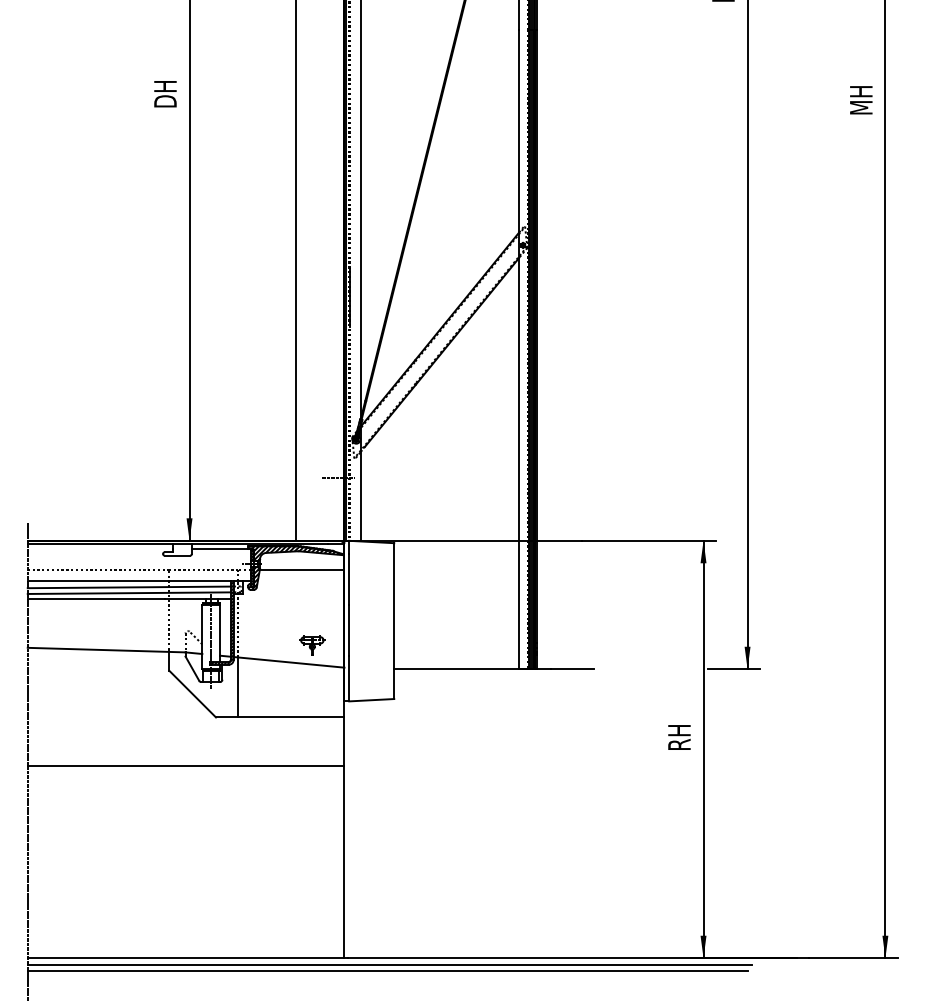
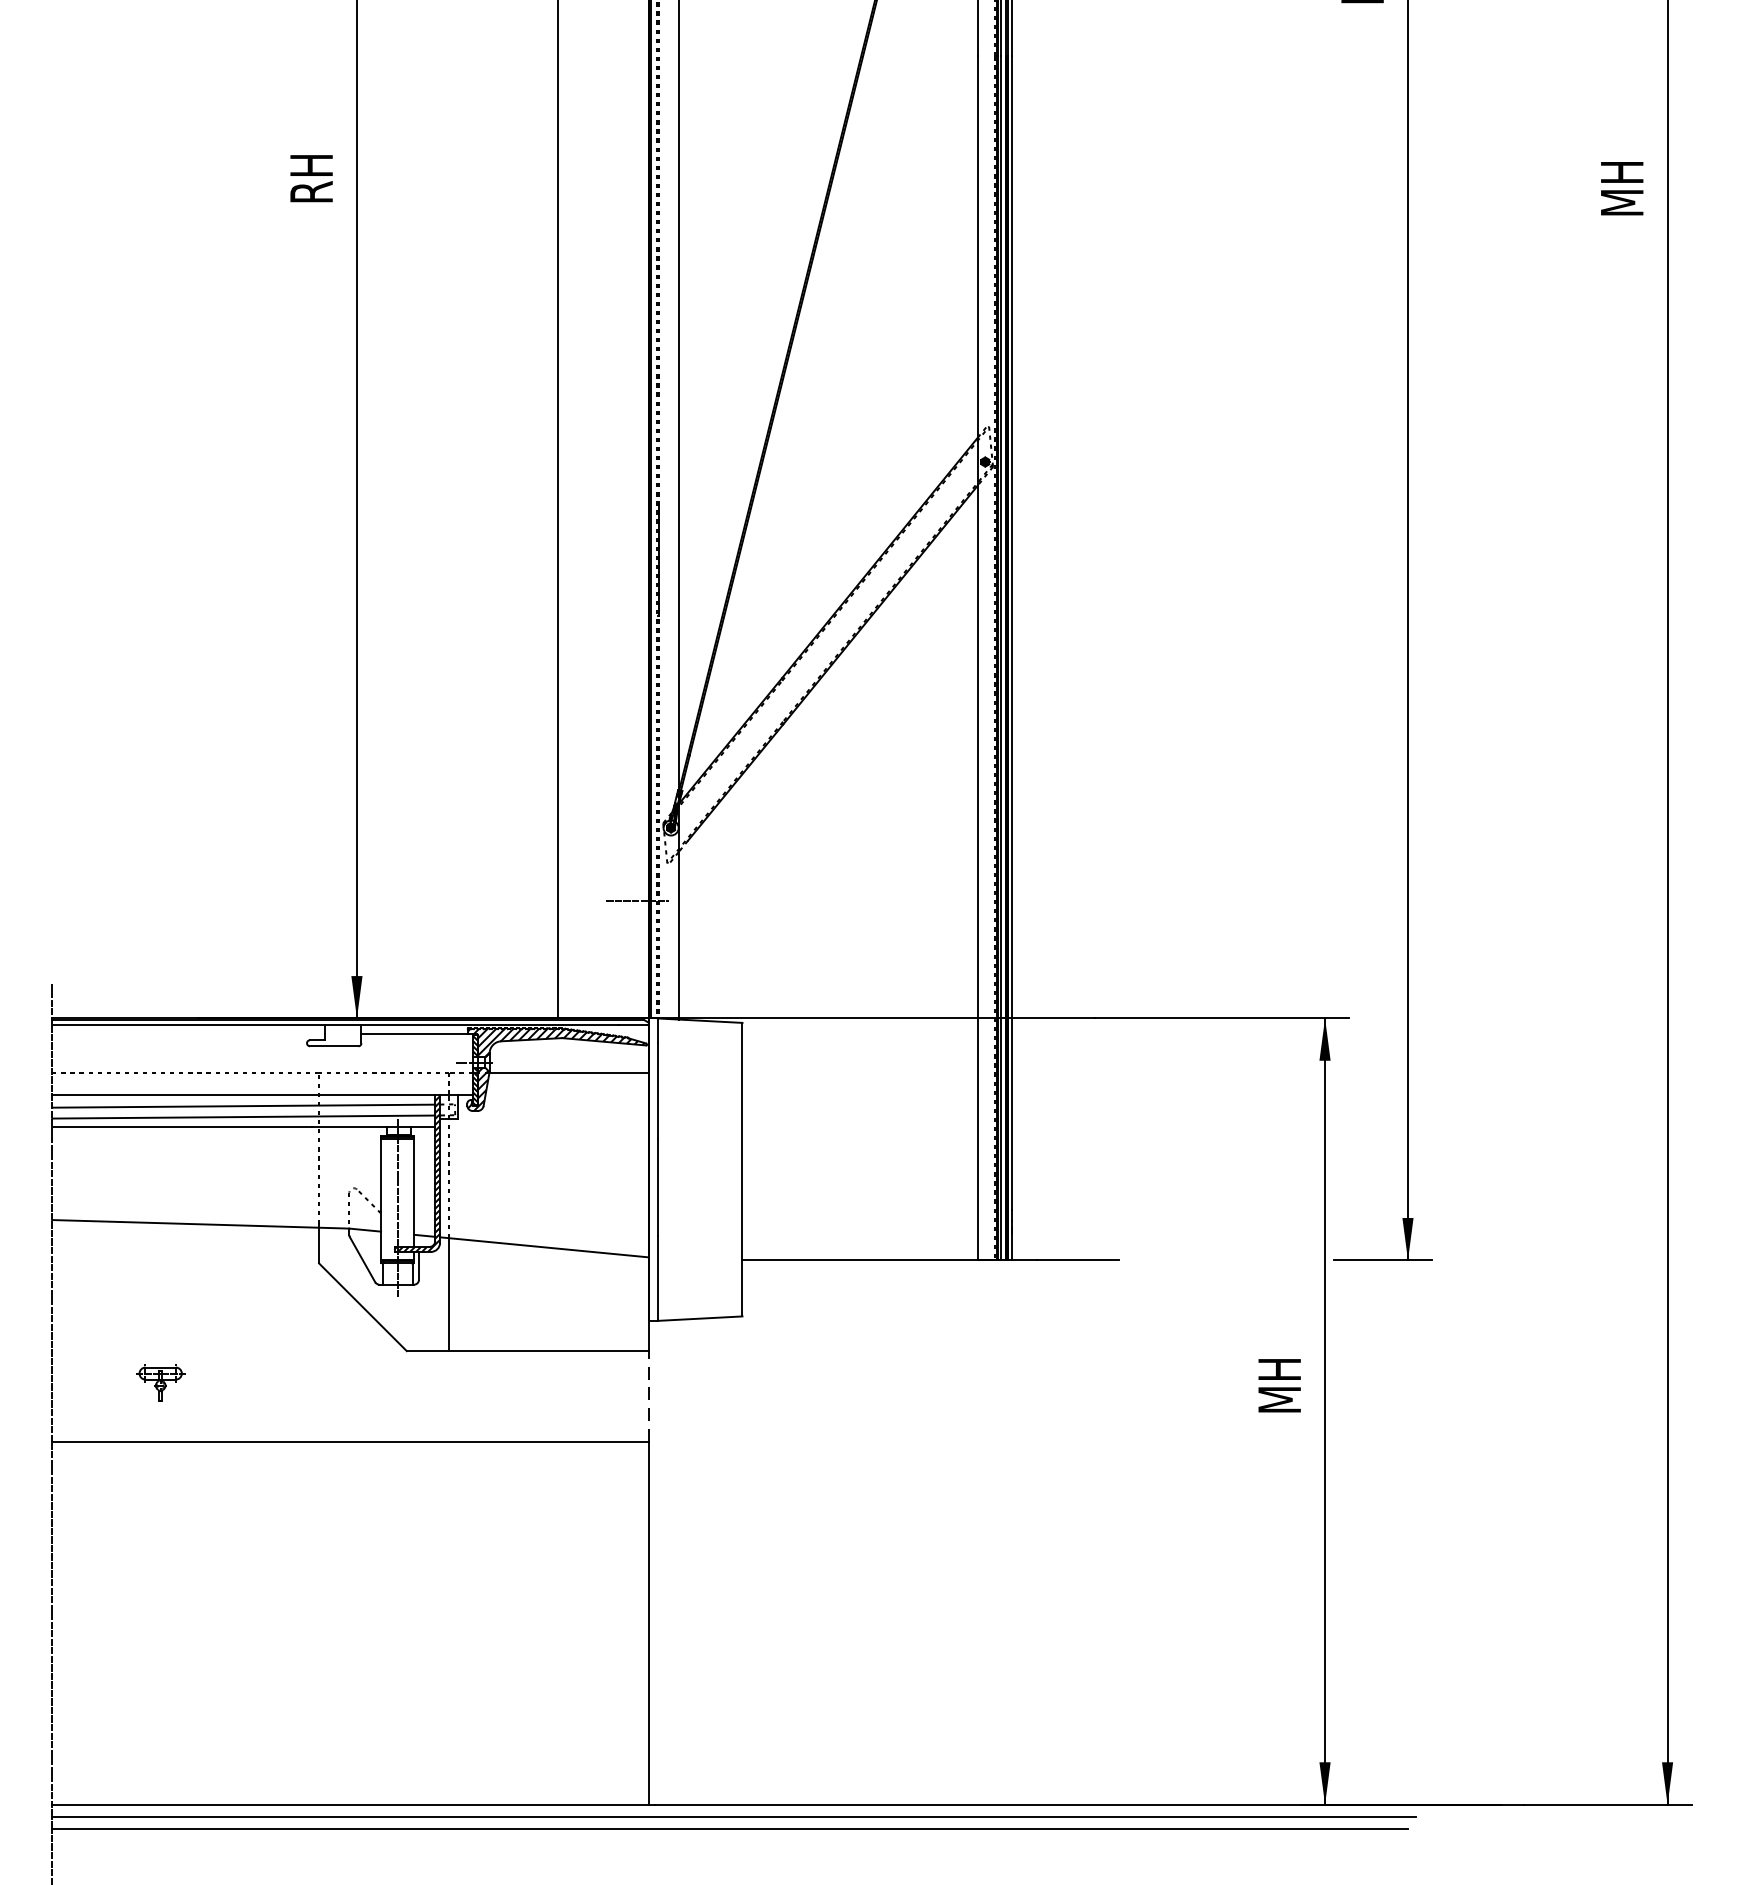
text: (165, 93) -> (311, 175), DH -> RH
part: (312, 645) -> (160, 1383), moved
text: (679, 734) -> (1279, 1383), RH -> MH
line: (344, 741) -> (648, 1396), solid -> dashed

